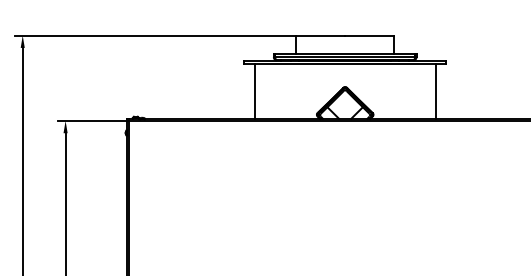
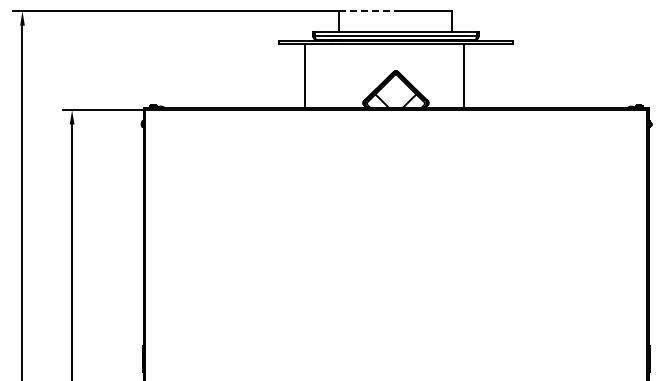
line: (321, 35) -> (368, 11), solid -> dashed
line: (255, 90) -> (305, 75), moved
line: (435, 90) -> (463, 75), moved

